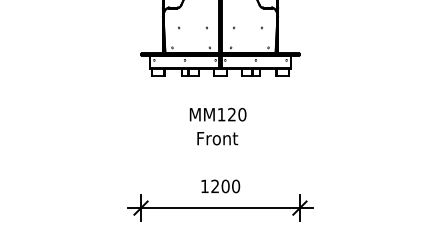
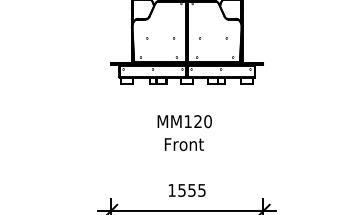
text: (225, 186) -> (191, 190), 1200 -> 1555

